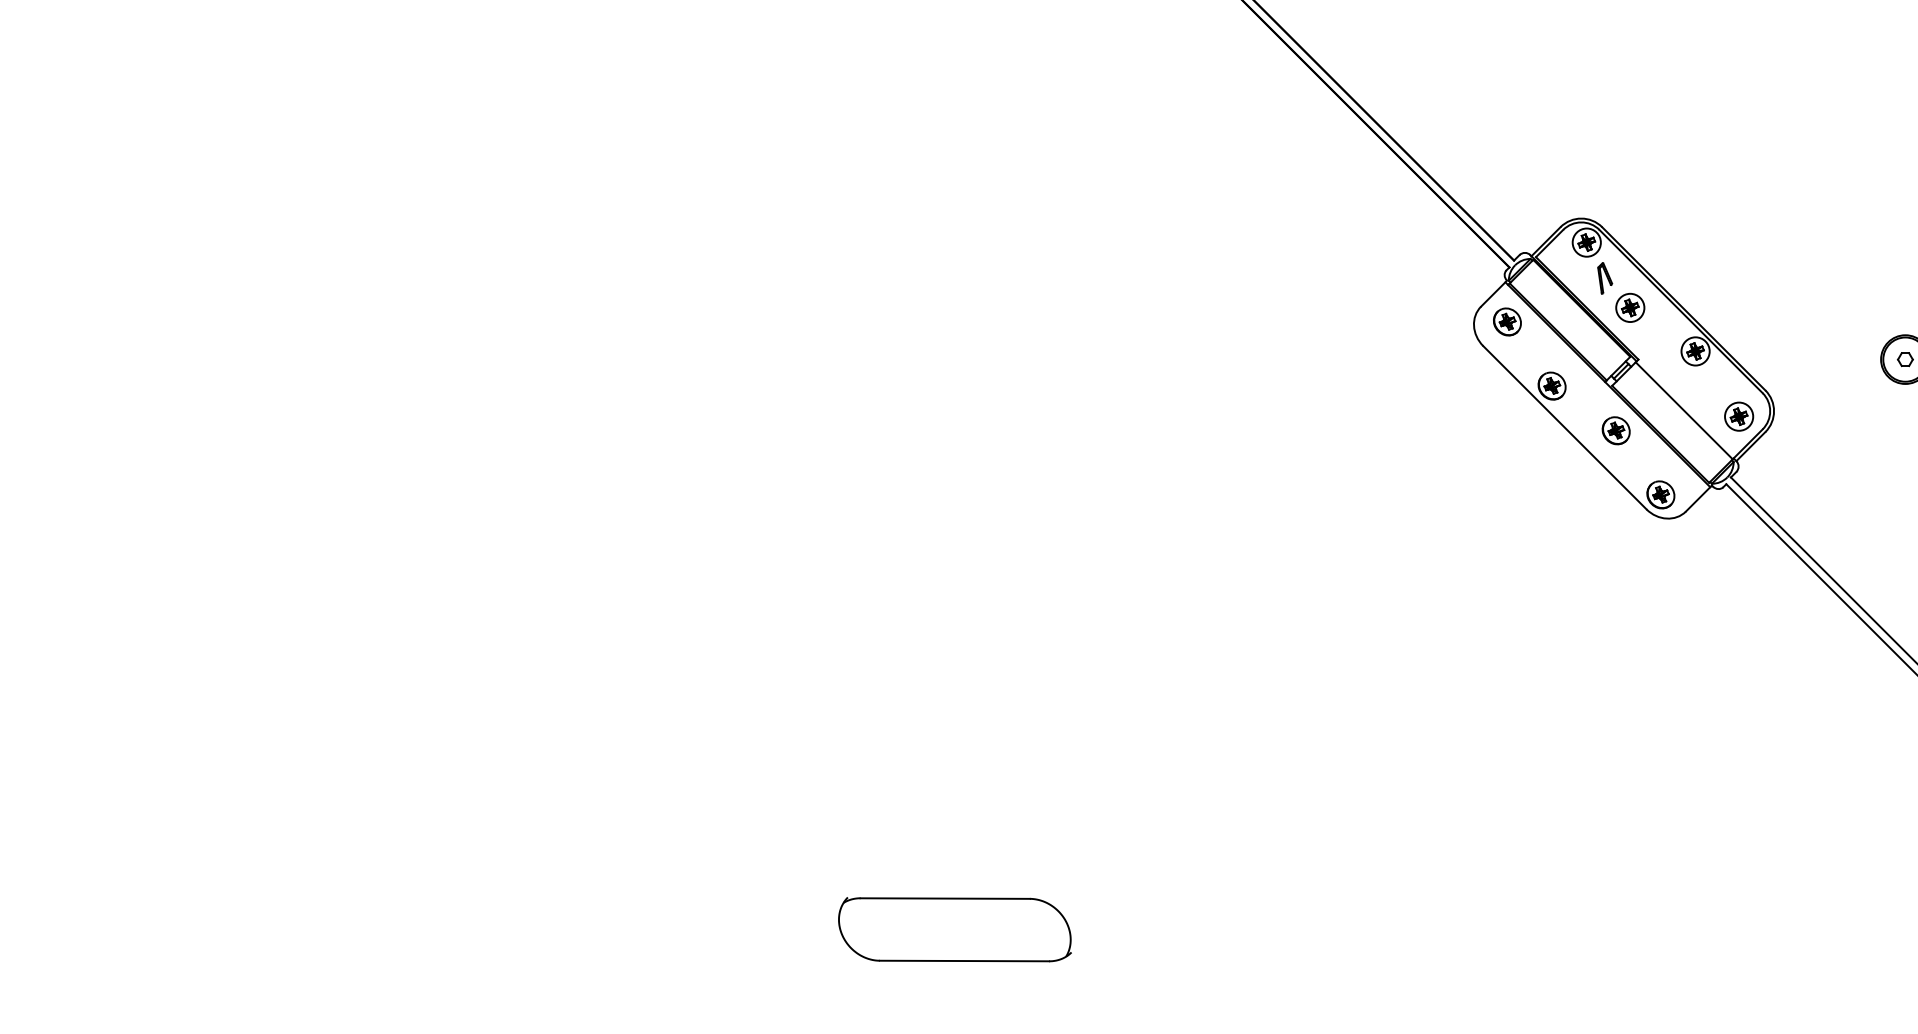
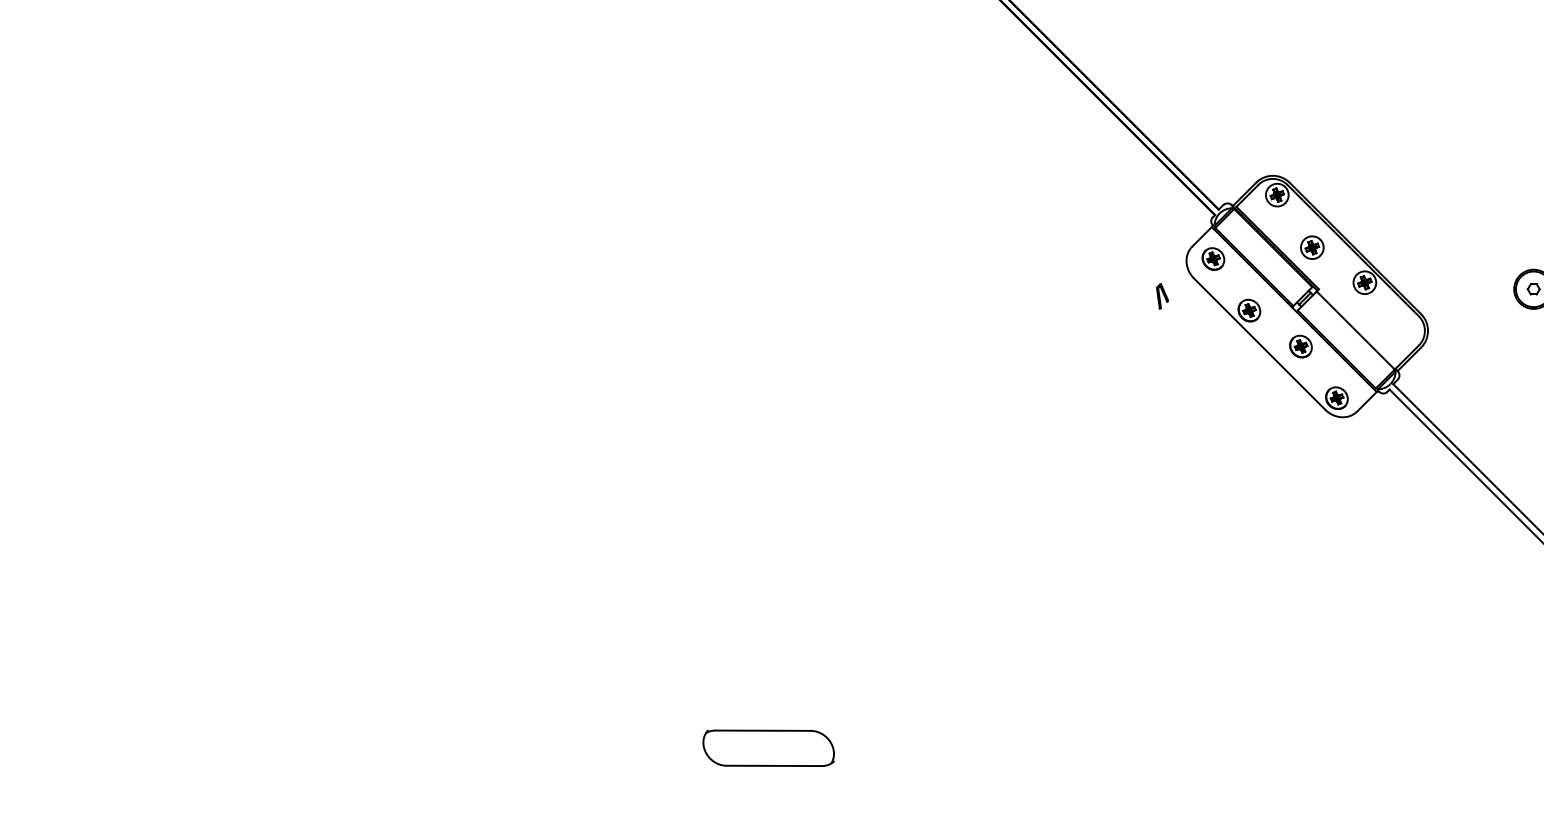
part: (1605, 278) -> (1162, 296), moved
part: (1739, 416) -> (1400, 335), removed
part: (954, 929) -> (768, 748), size x0.7

